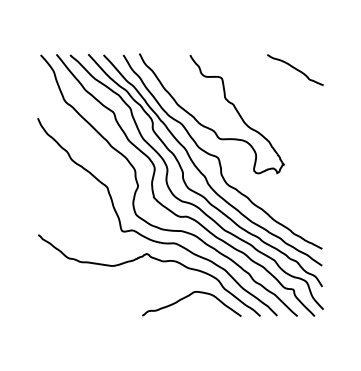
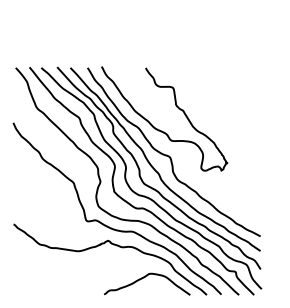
curve: (295, 69) -> (237, 80), removed

